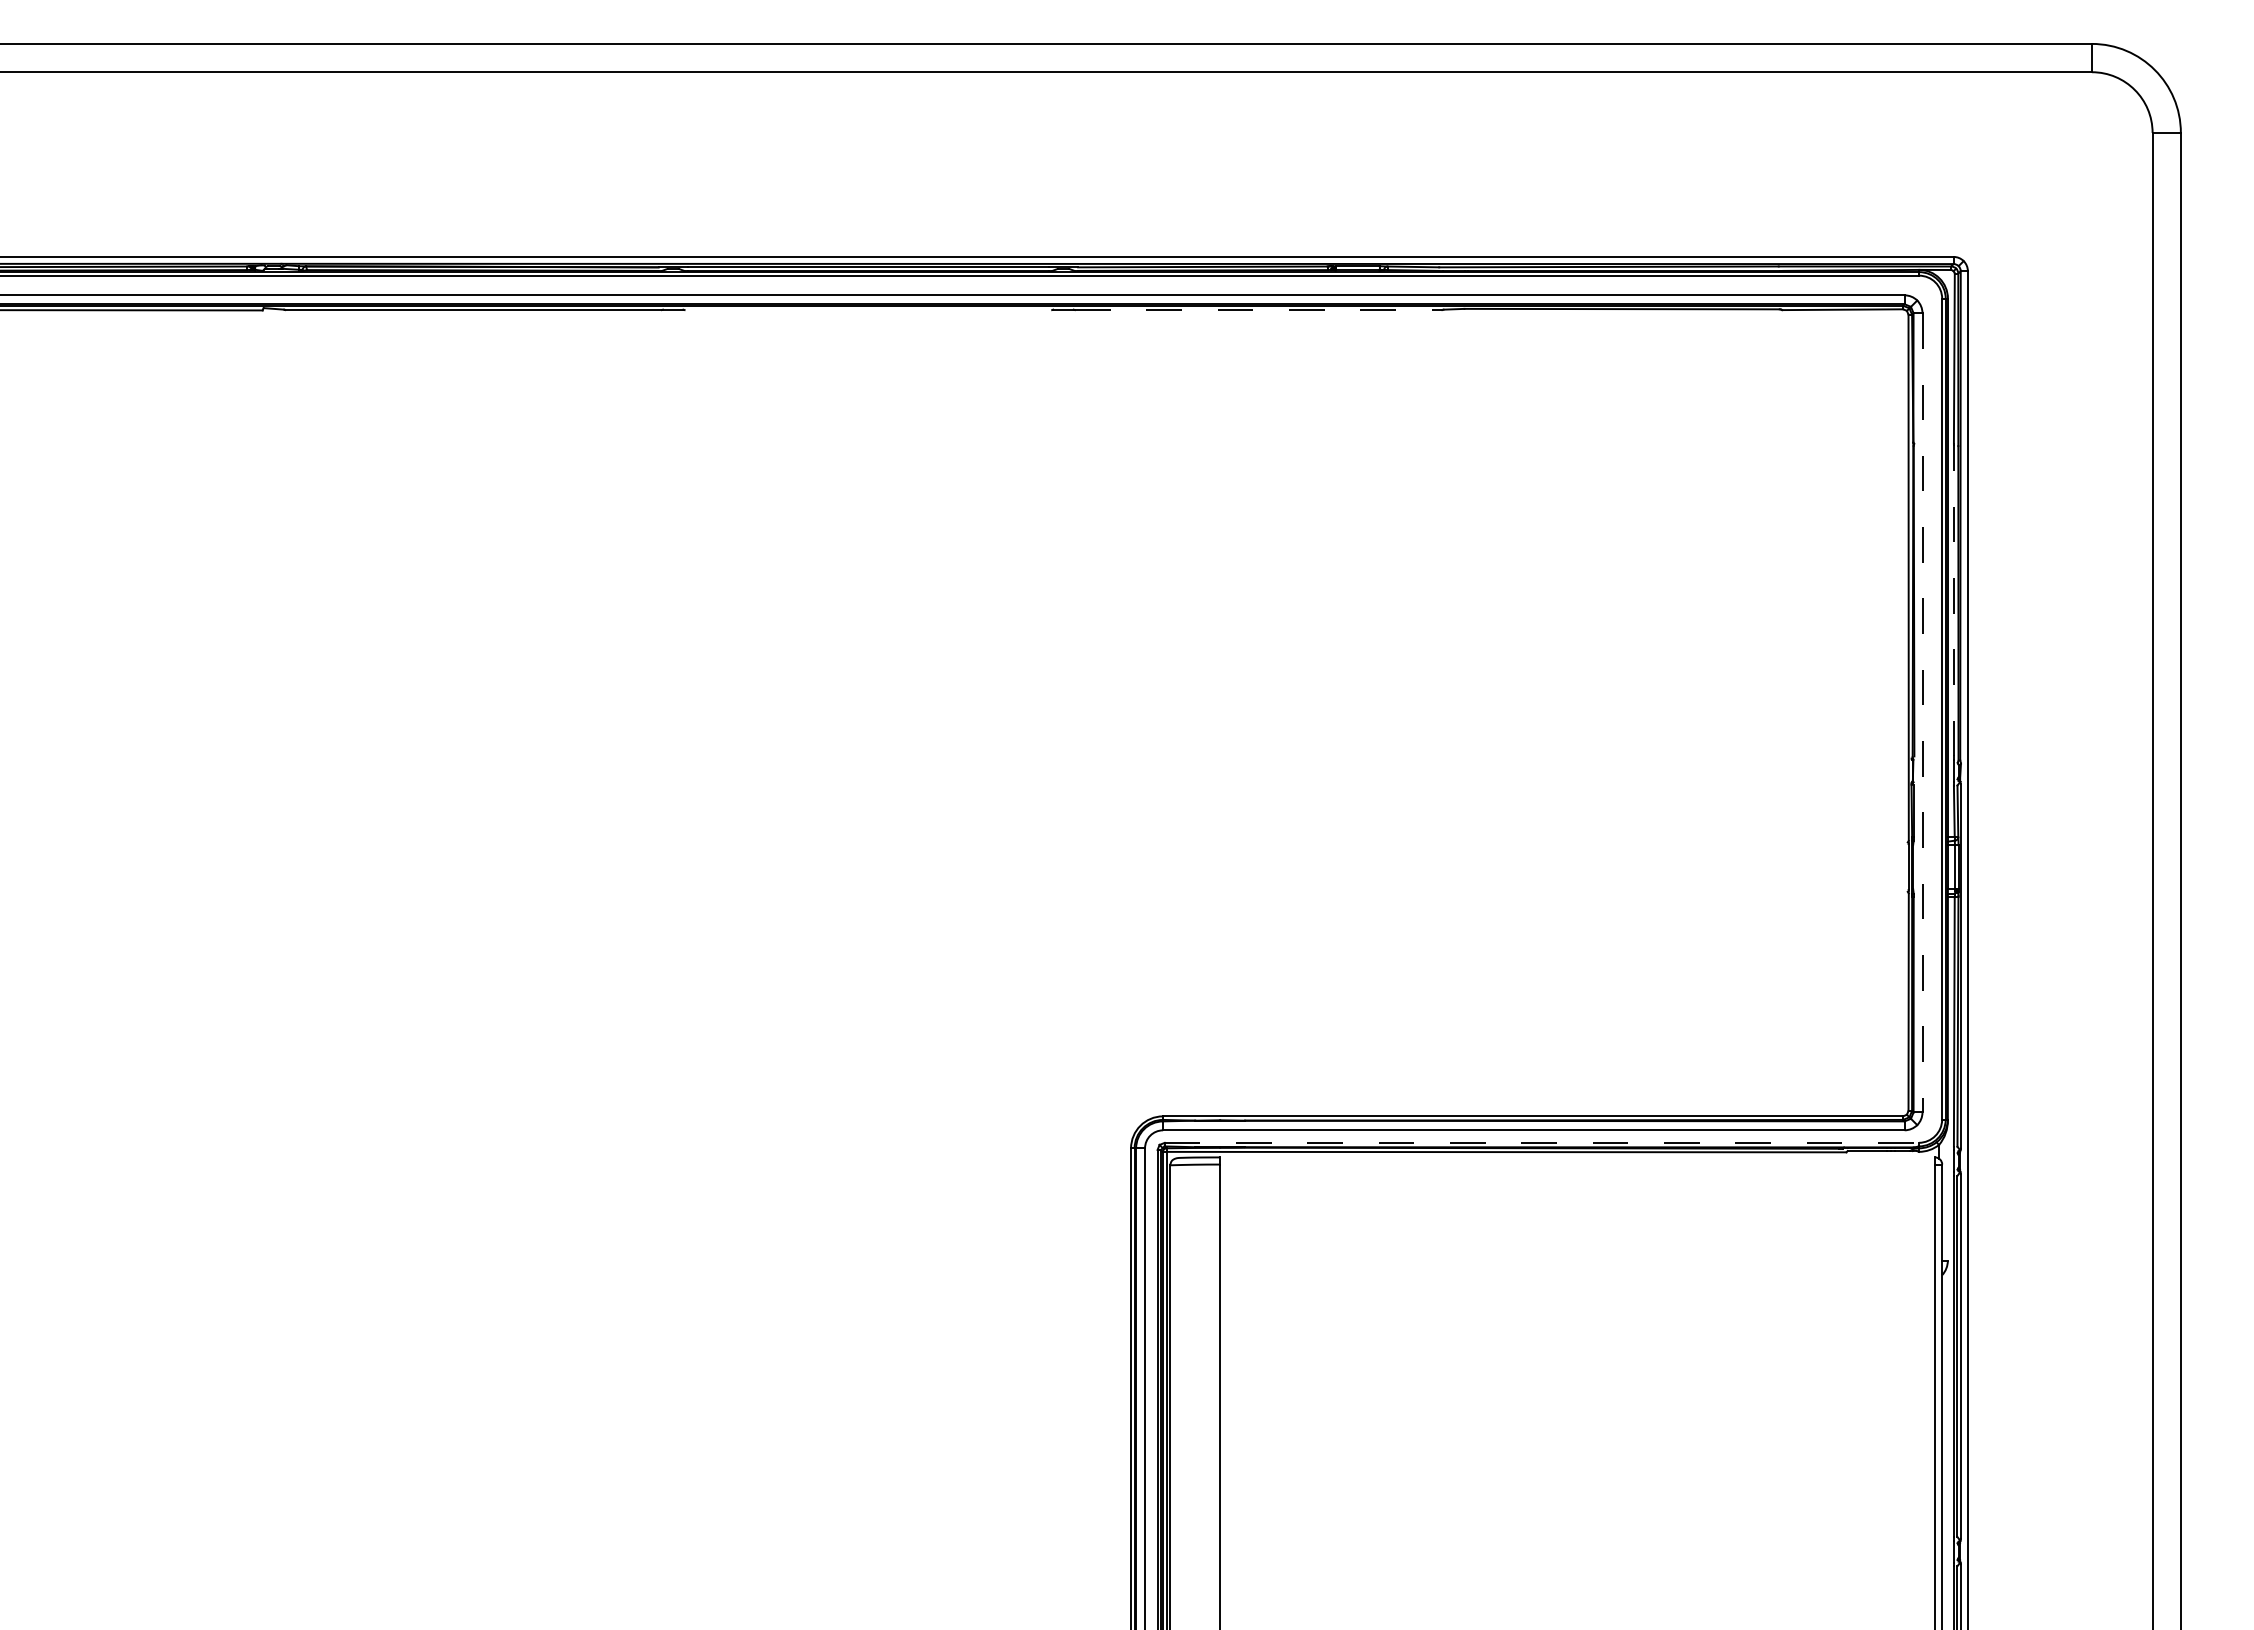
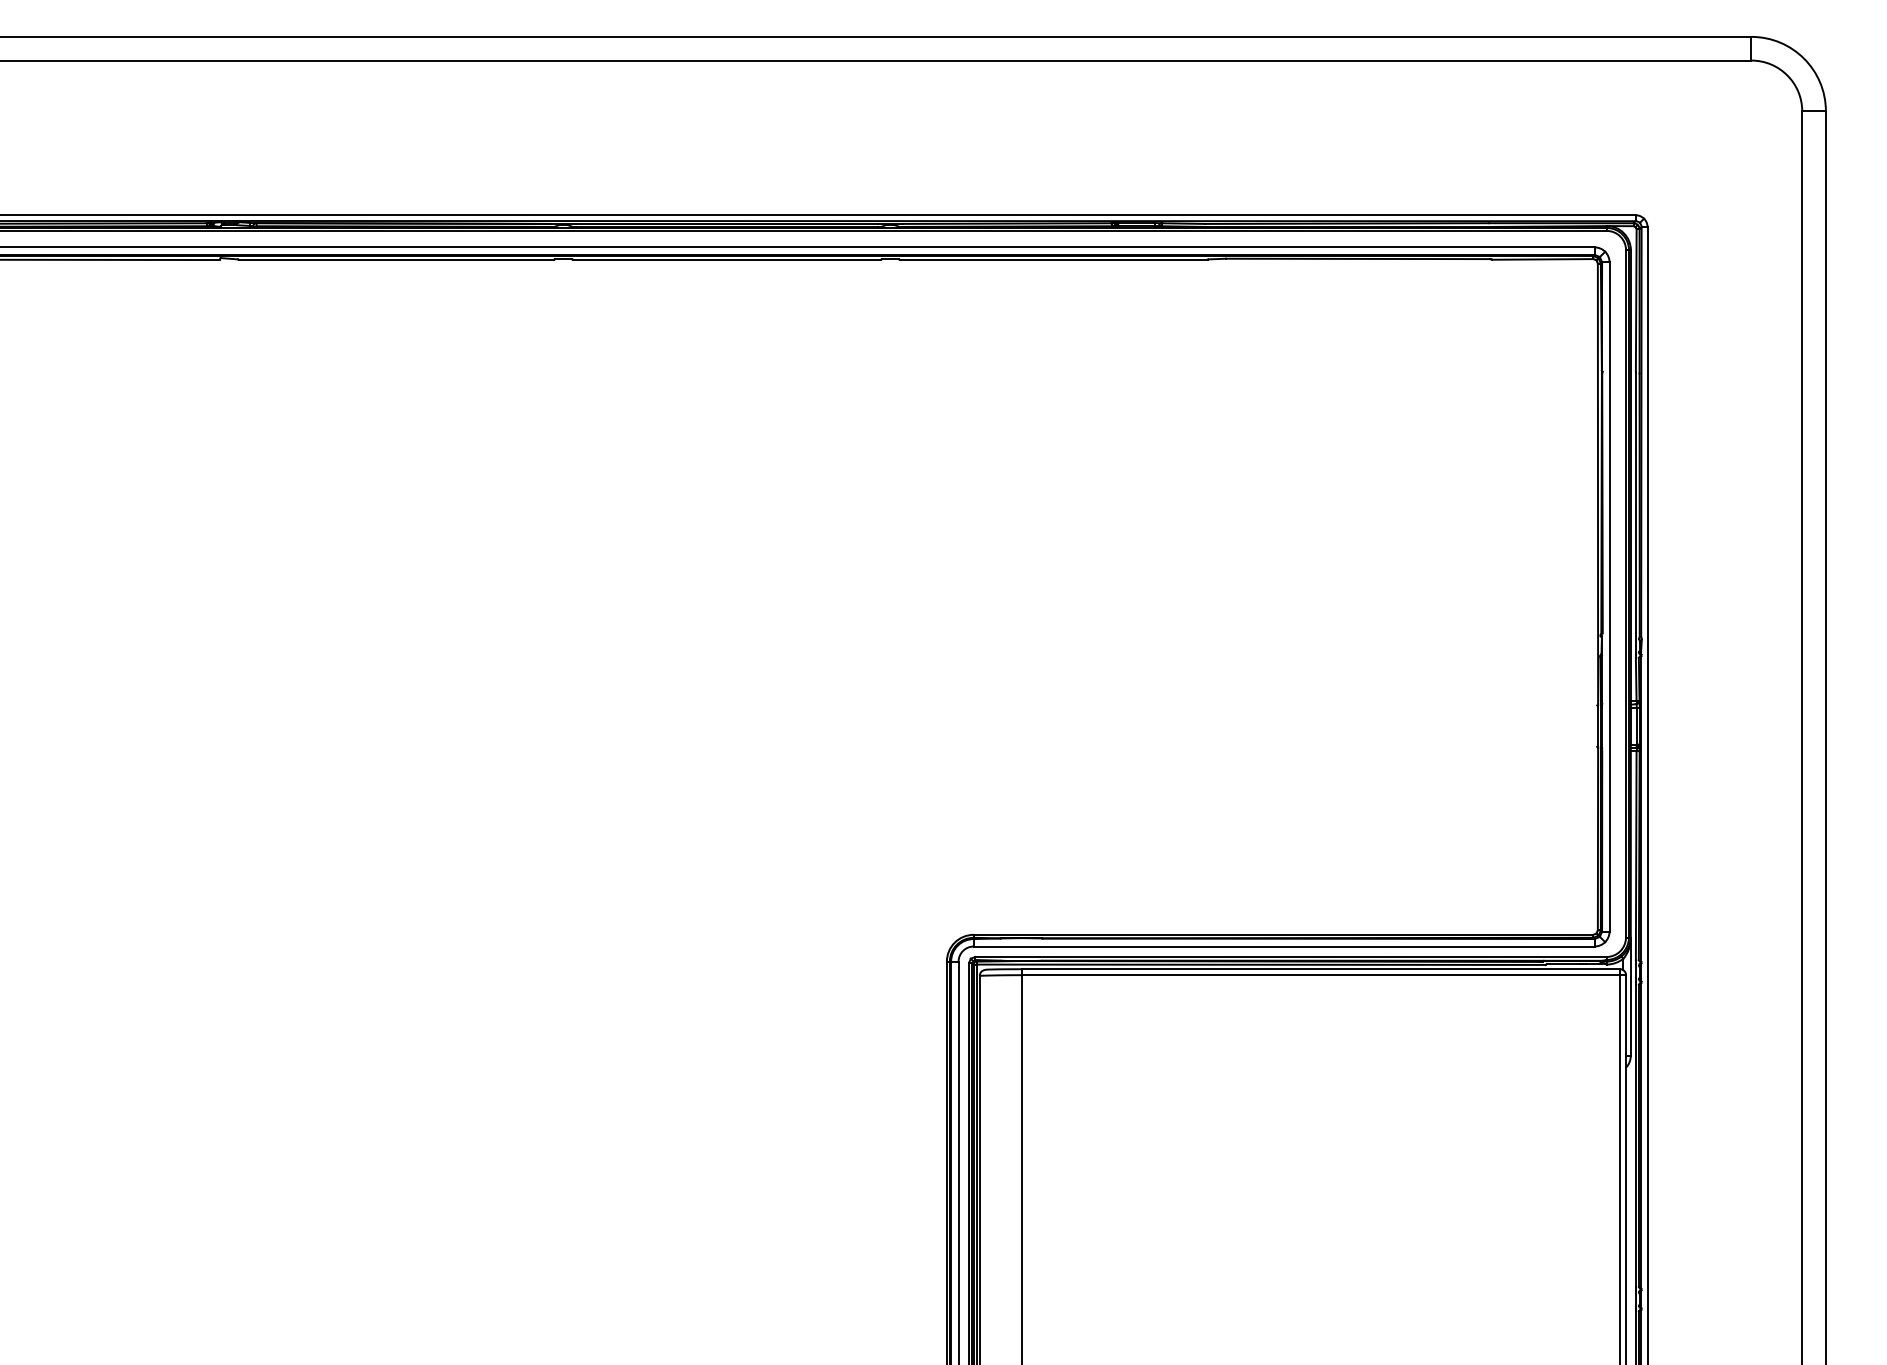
line: (868, 310) -> (727, 260), added
line: (1258, 310) -> (1053, 260), dashed -> solid
line: (1953, 600) -> (1635, 502), dashed -> solid
line: (1922, 712) -> (1609, 596), dashed -> solid
line: (1542, 1142) -> (1291, 956), dashed -> solid
line: (1577, 1157) -> (1320, 969), added
line: (1577, 1164) -> (1320, 975), added
line: (1947, 1189) -> (1630, 996), added

